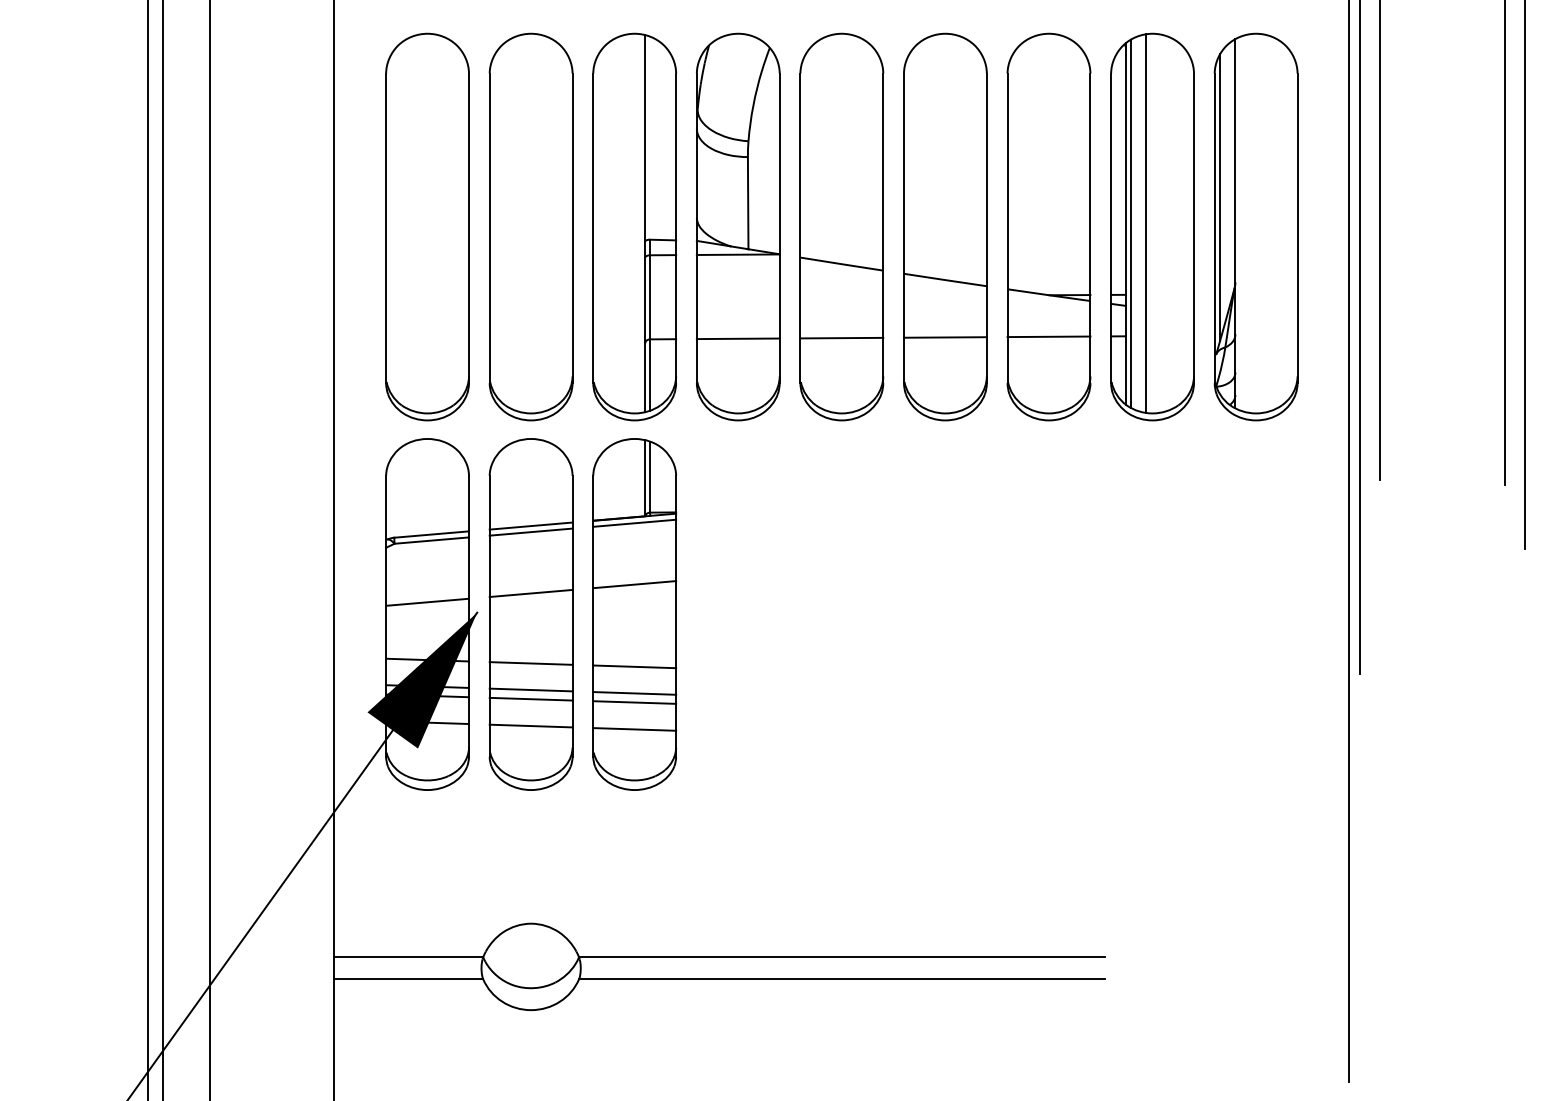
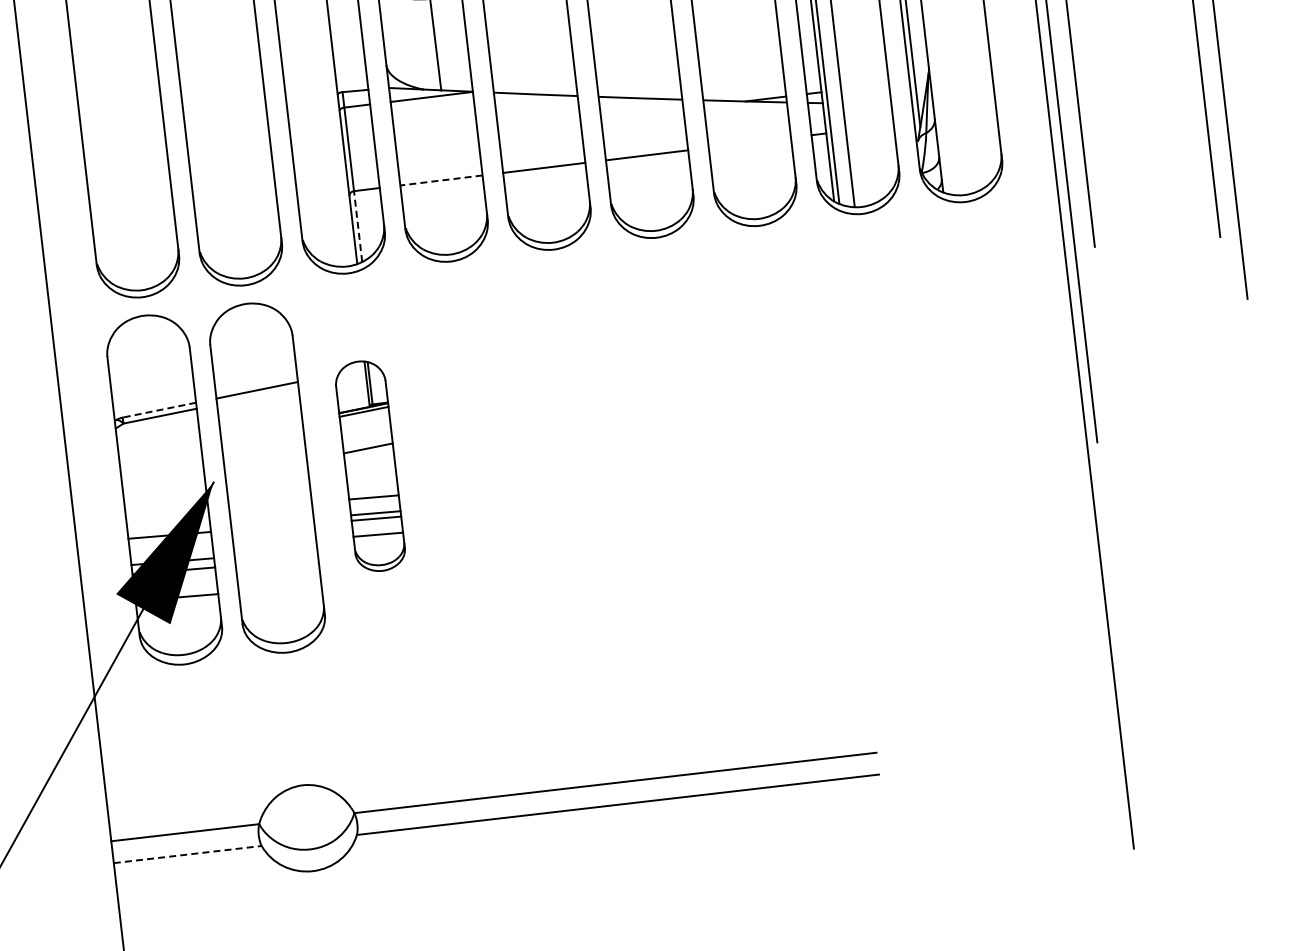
line: (1048, 336) -> (749, 142), removed
line: (737, 338) -> (440, 180), solid -> dashed
line: (650, 375) -> (358, 227), solid -> dashed
line: (530, 531) -> (257, 395), removed
line: (431, 534) -> (159, 410), solid -> dashed
line: (530, 593) -> (264, 457), removed
line: (427, 601) -> (162, 477), removed
part: (634, 614) -> (370, 466), size x0.6
line: (530, 663) -> (272, 526), removed
line: (530, 689) -> (275, 552), removed
line: (530, 698) -> (276, 561), removed
line: (530, 725) -> (279, 588), removed
line: (409, 979) -> (188, 854), solid -> dashed

